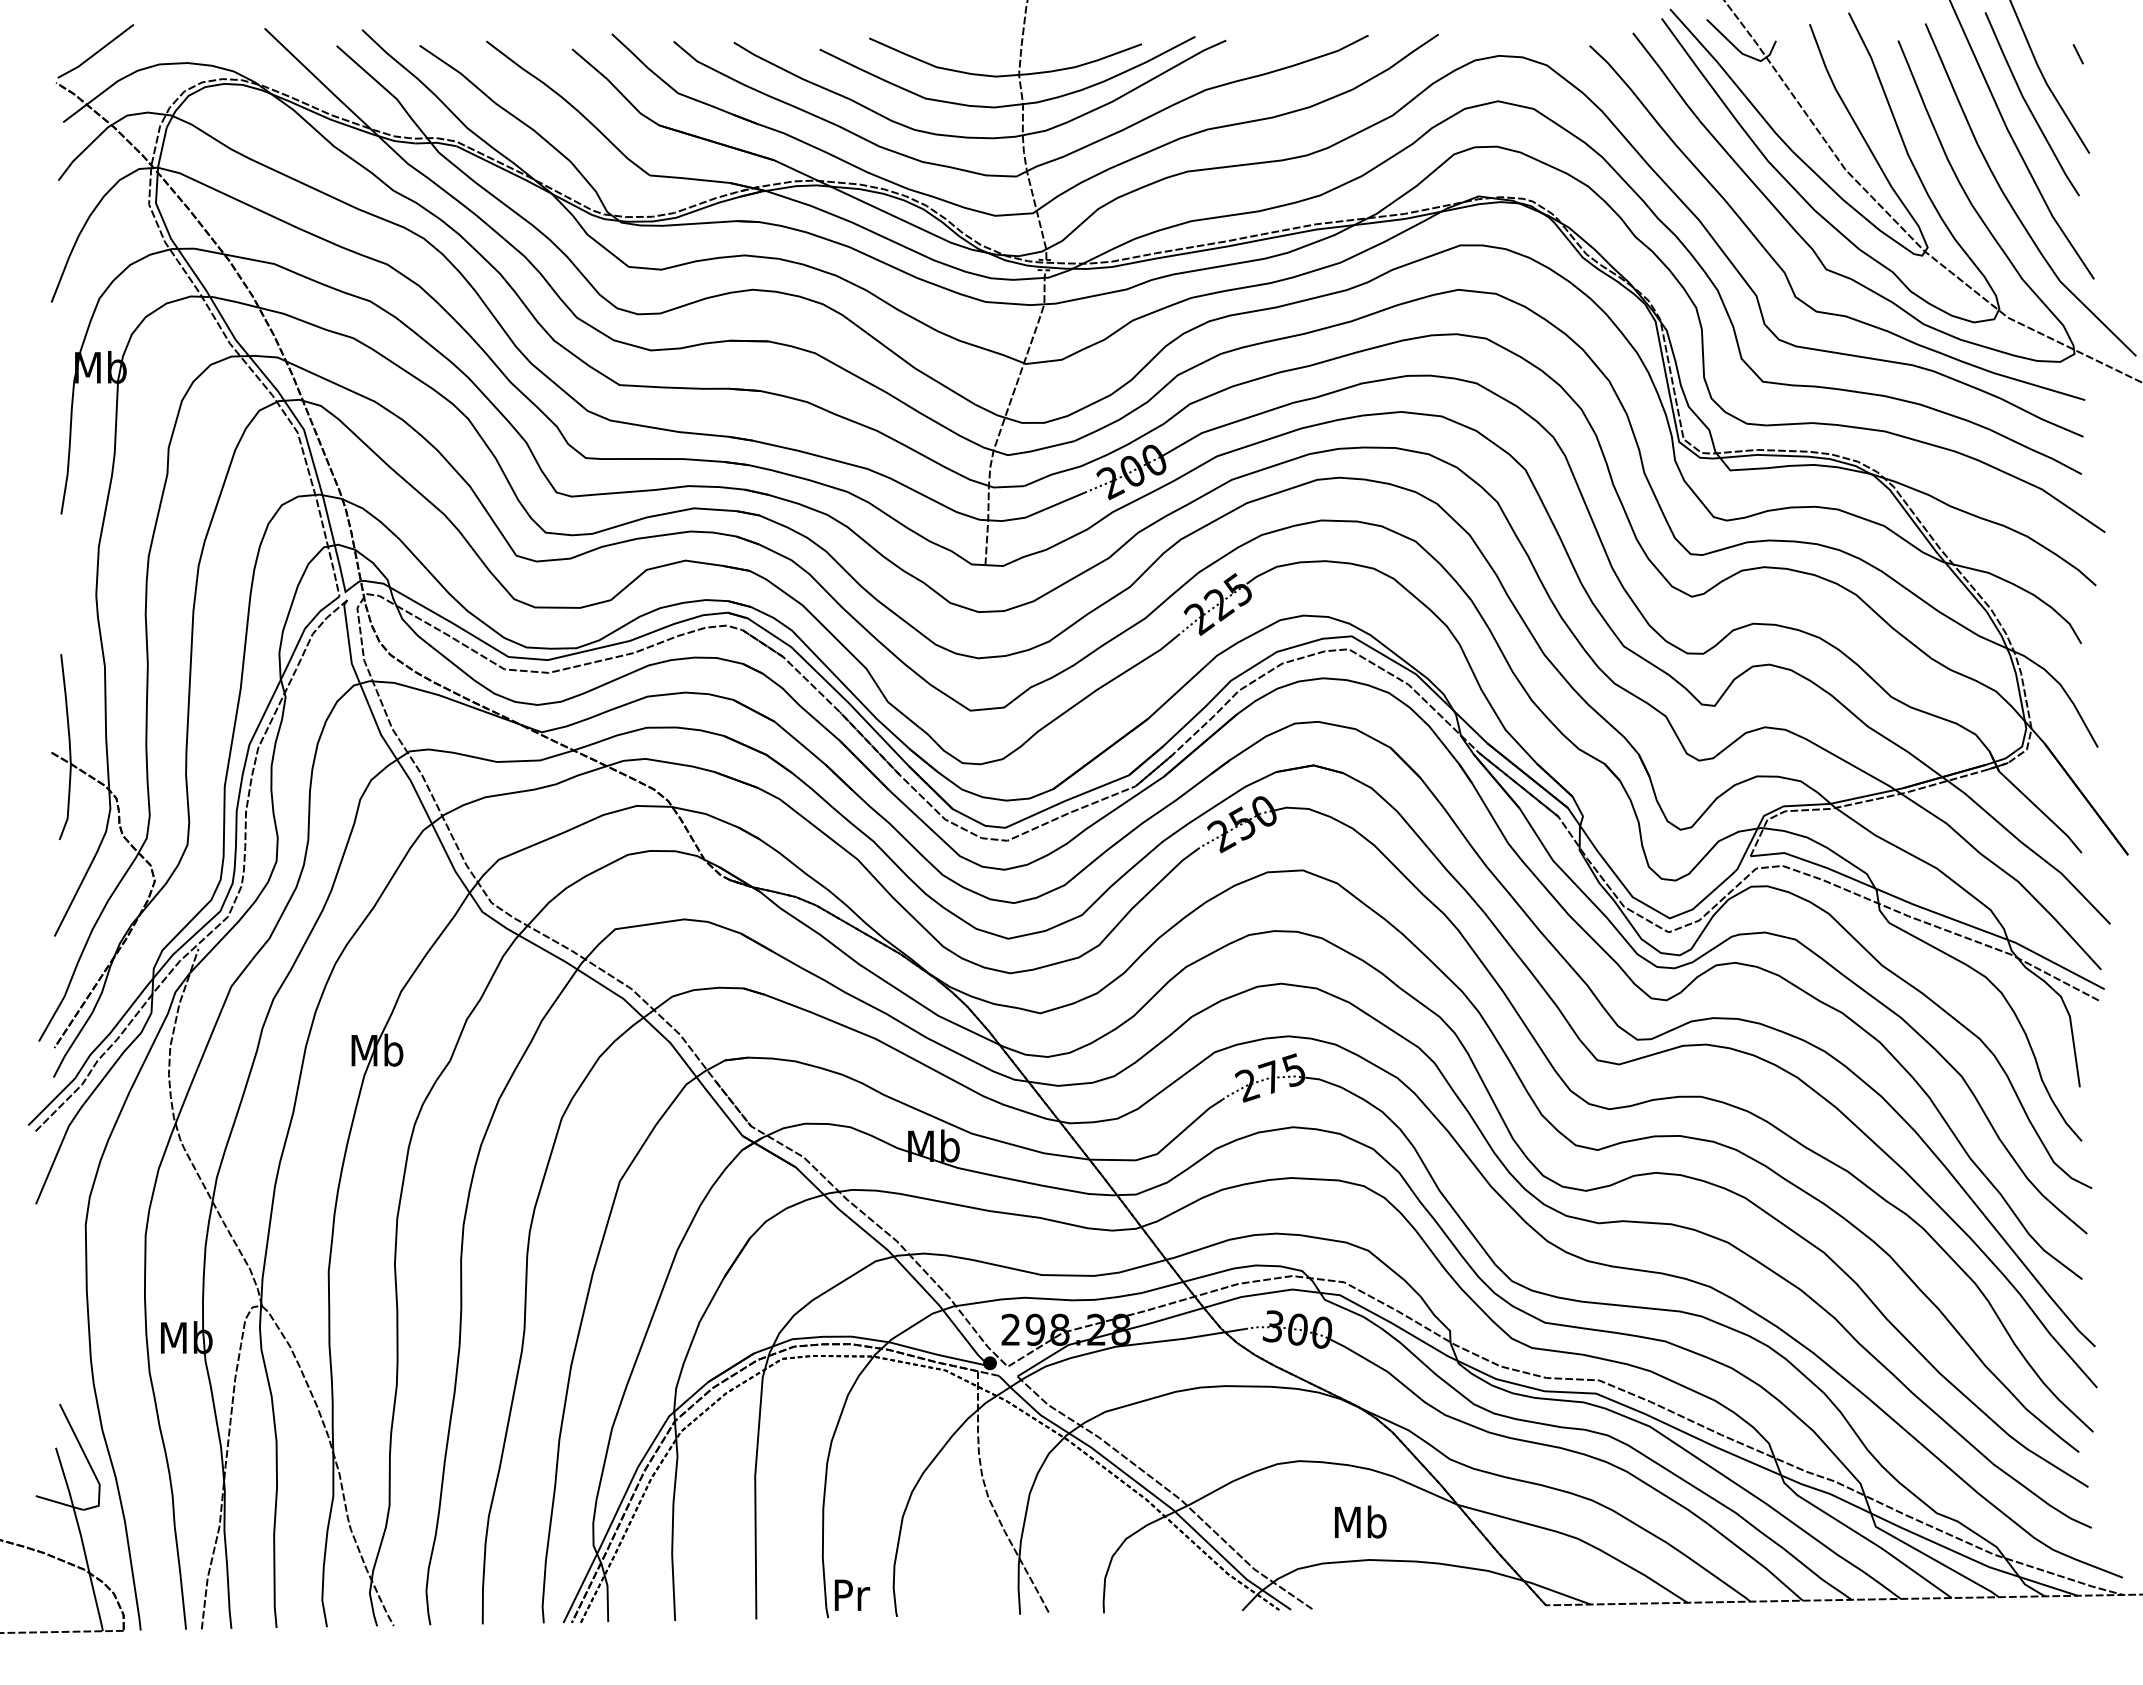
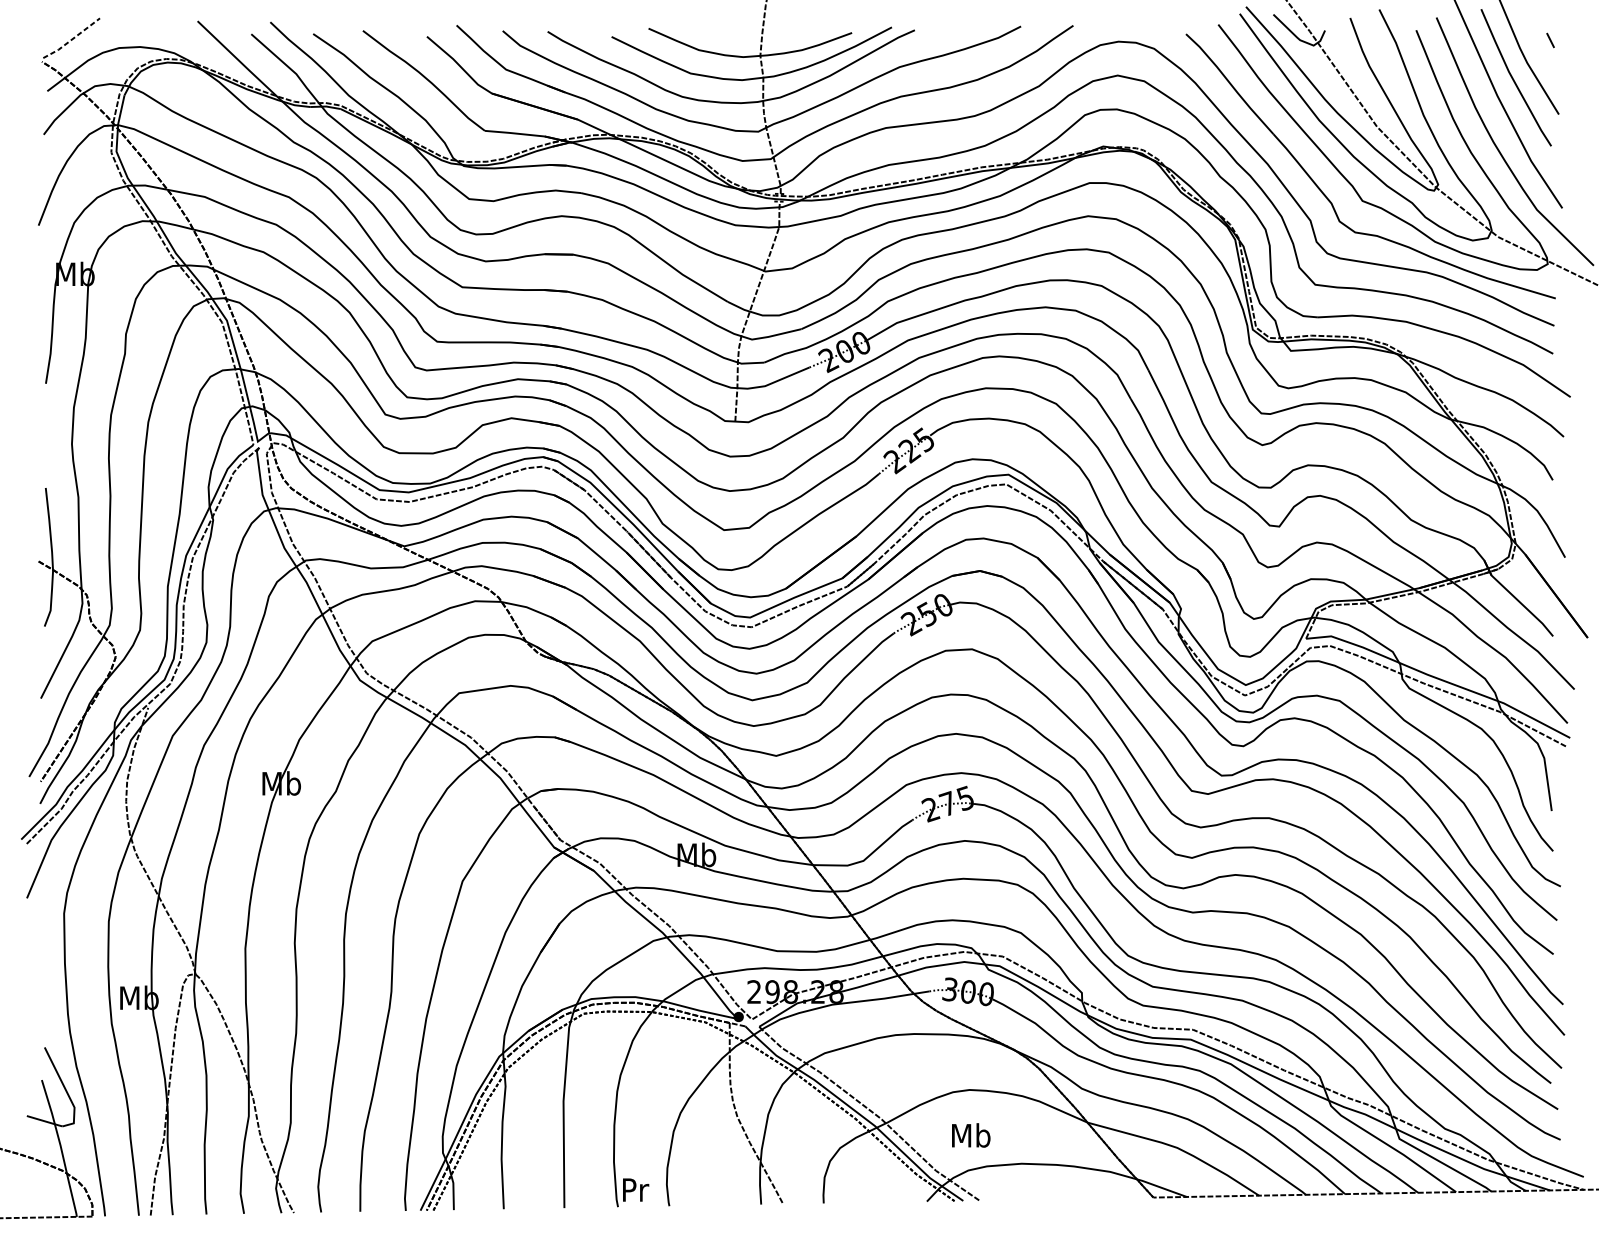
line: (96, 52) -> (72, 39), solid -> dashed
text: (1360, 1521) -> (971, 1135), moved

